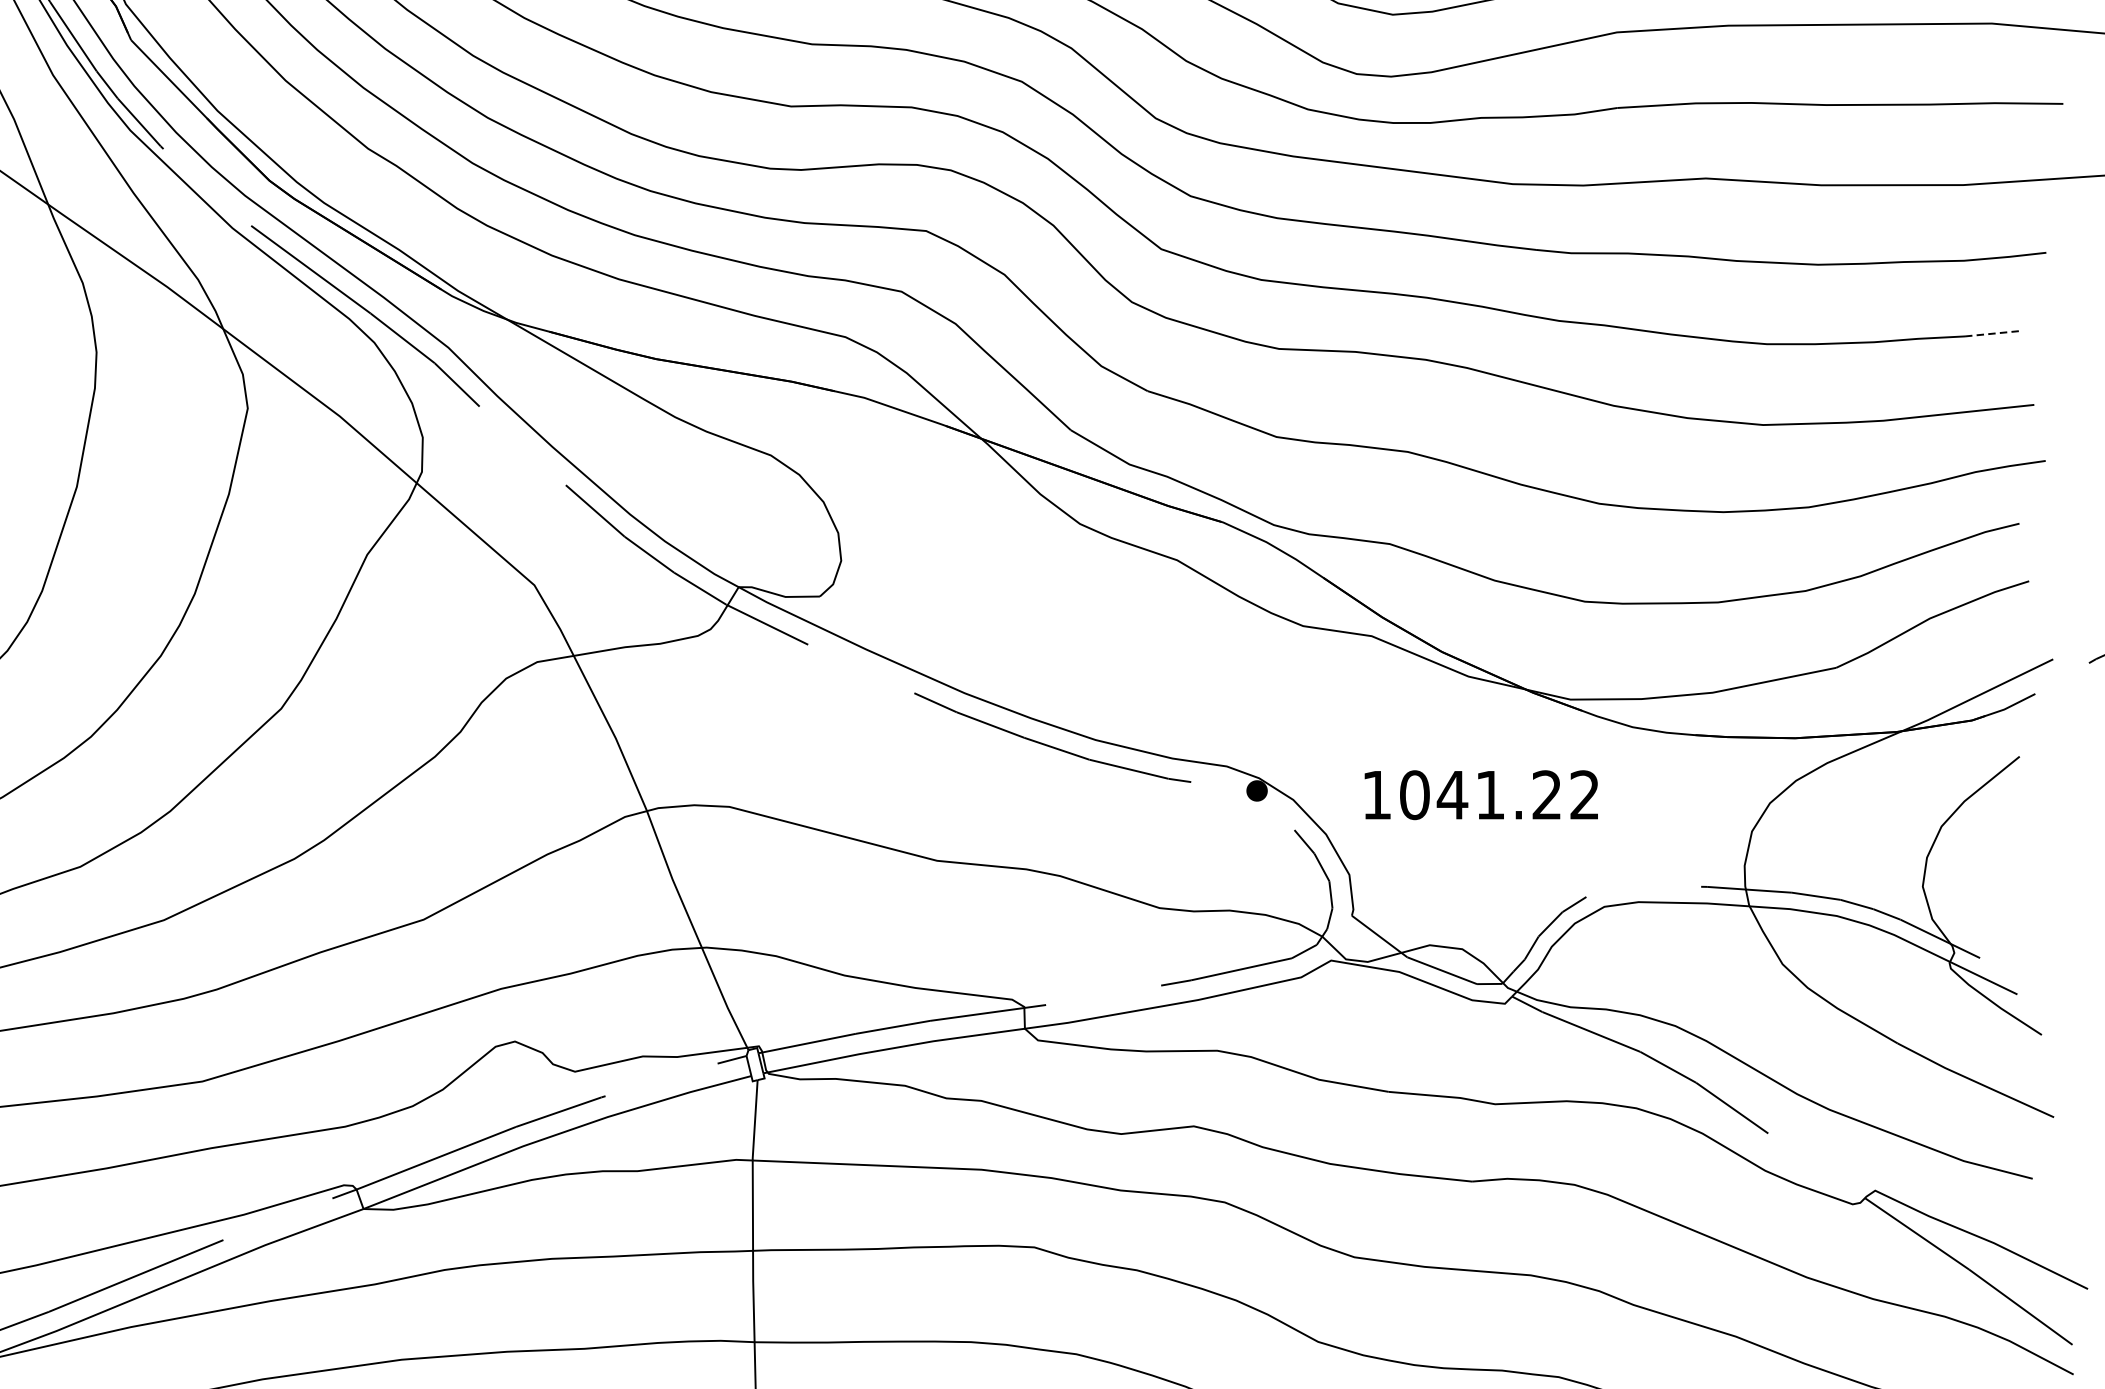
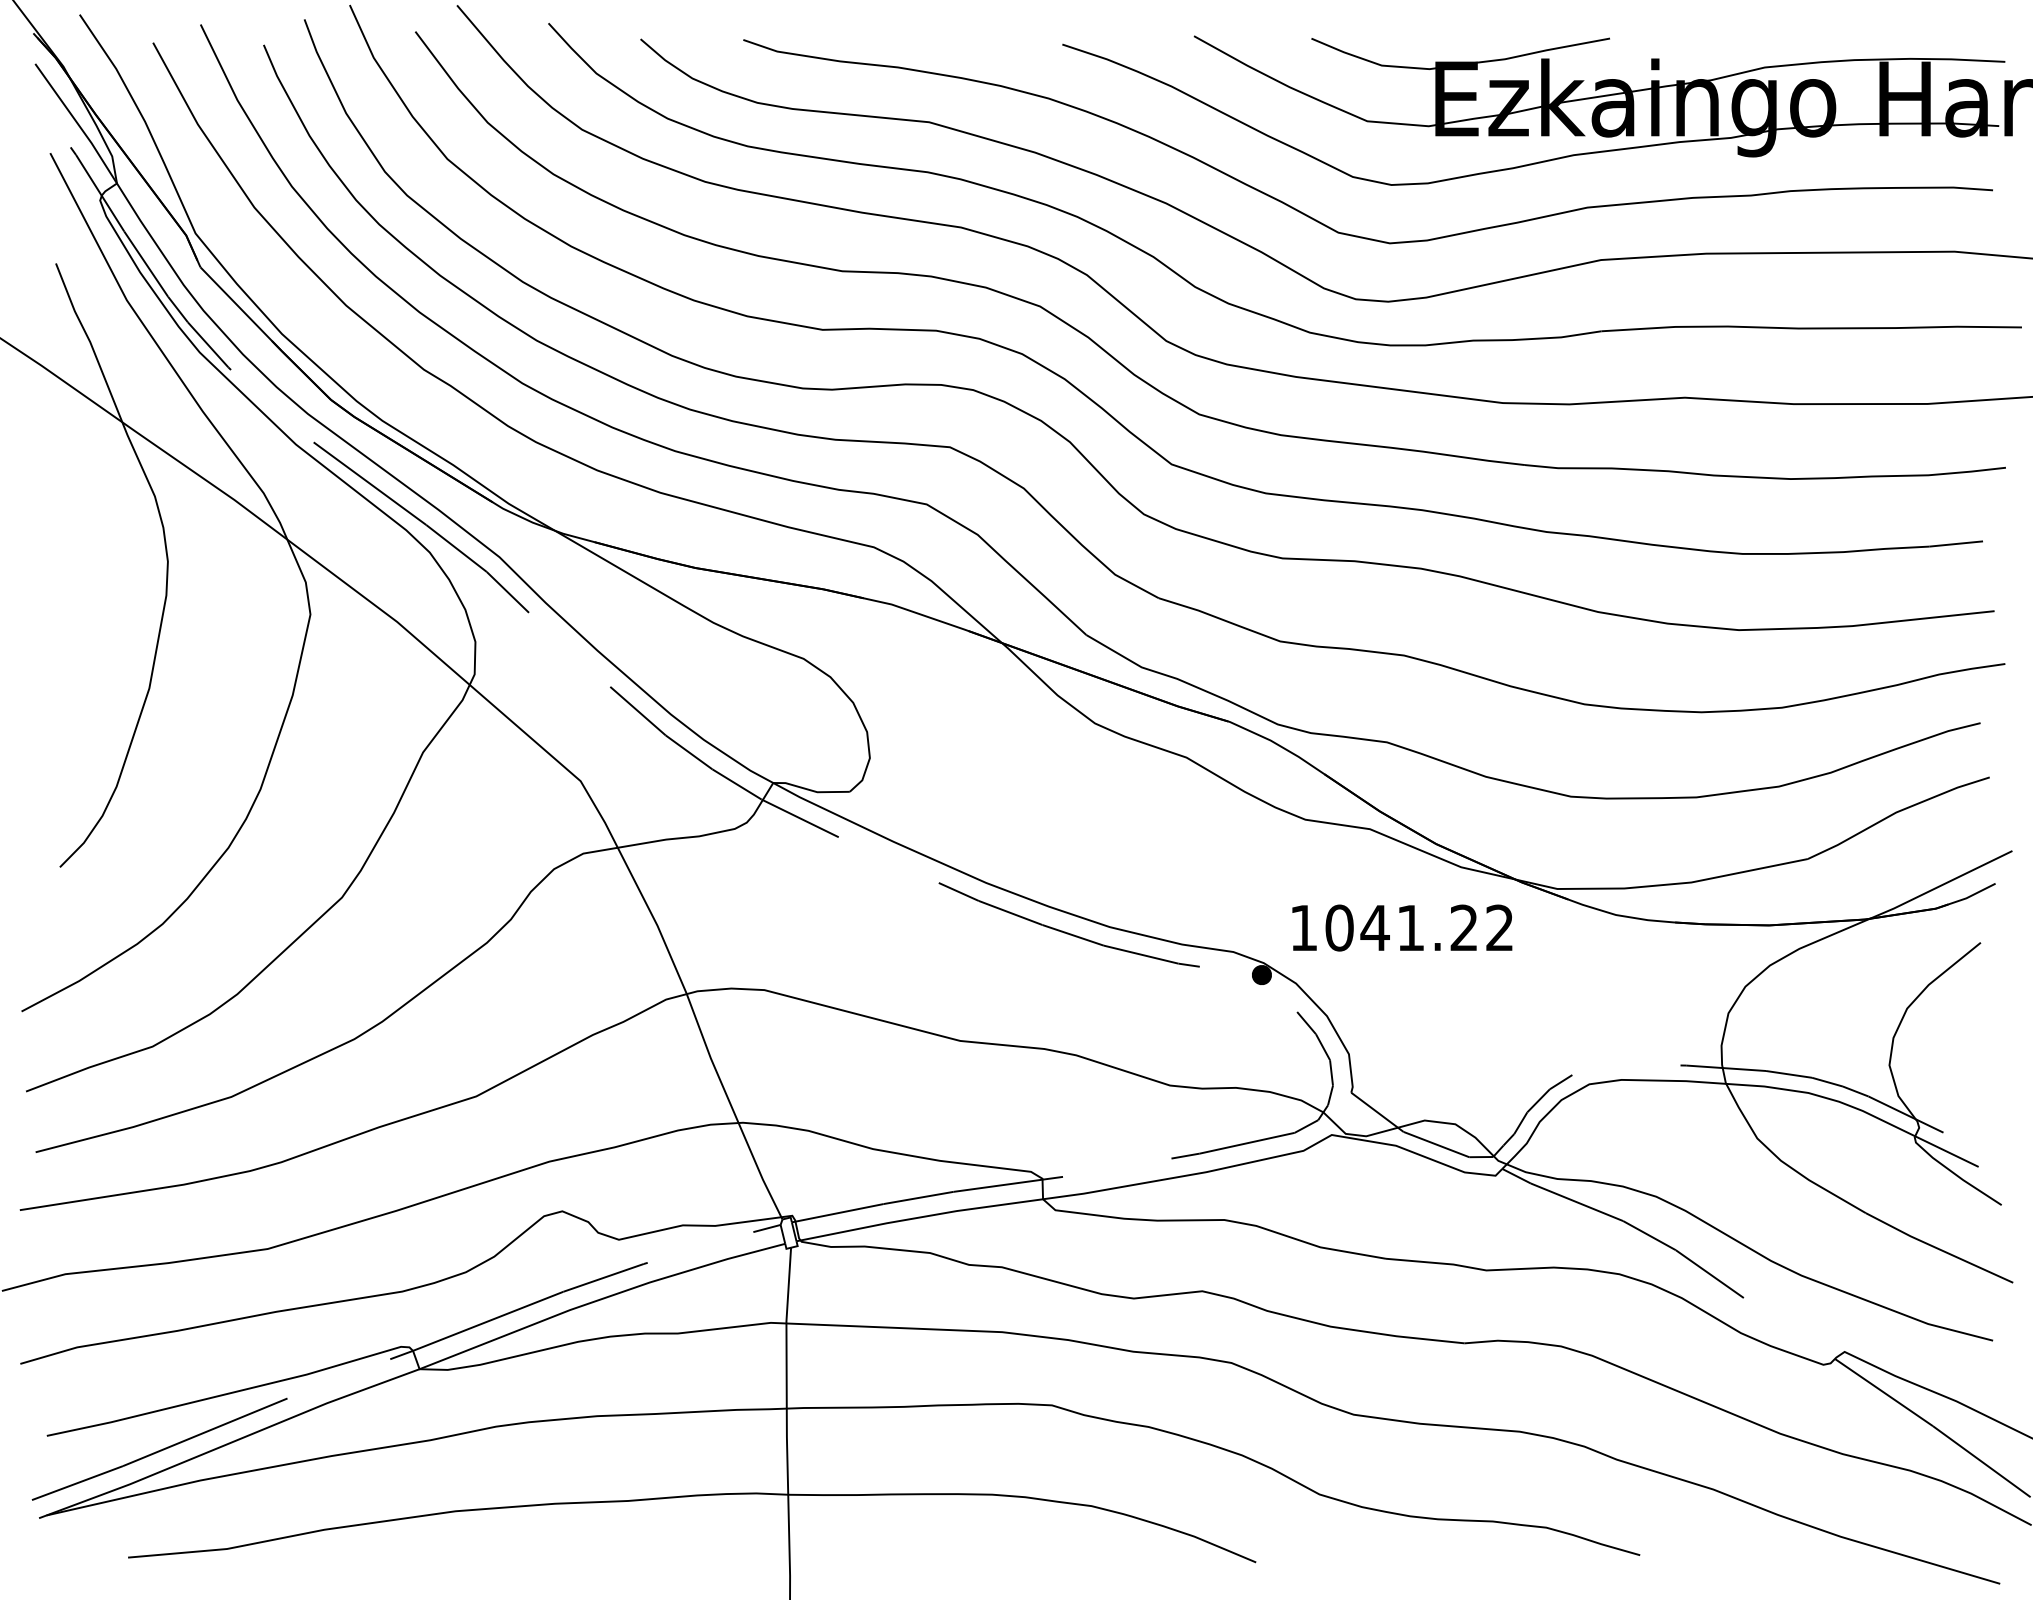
line: (1993, 333) -> (1956, 543), dashed -> solid
text: (1481, 794) -> (1402, 927), moved

